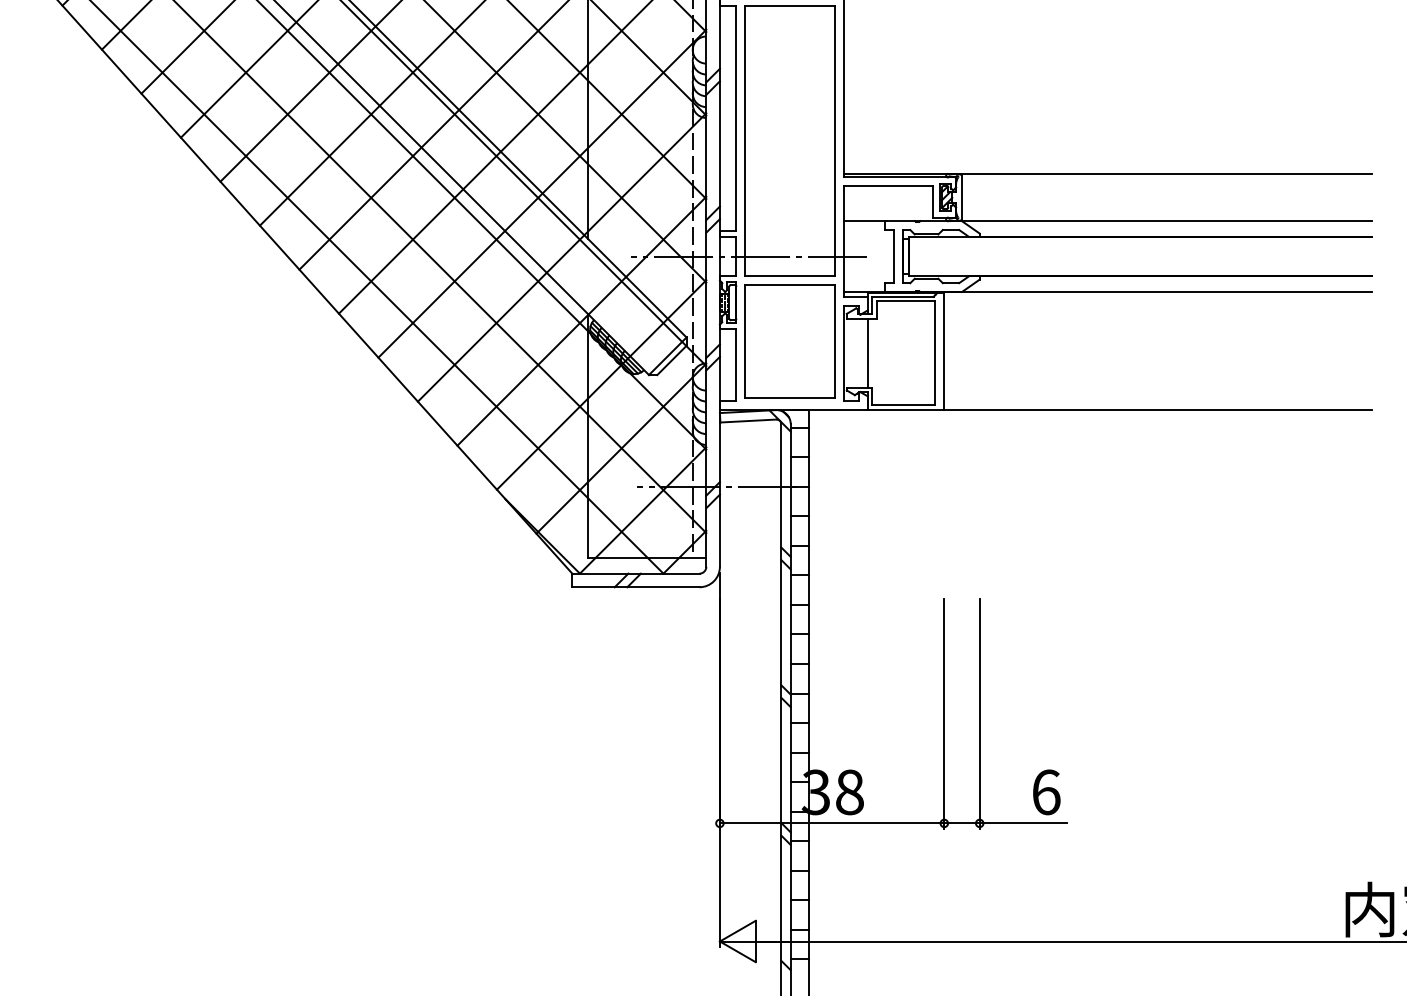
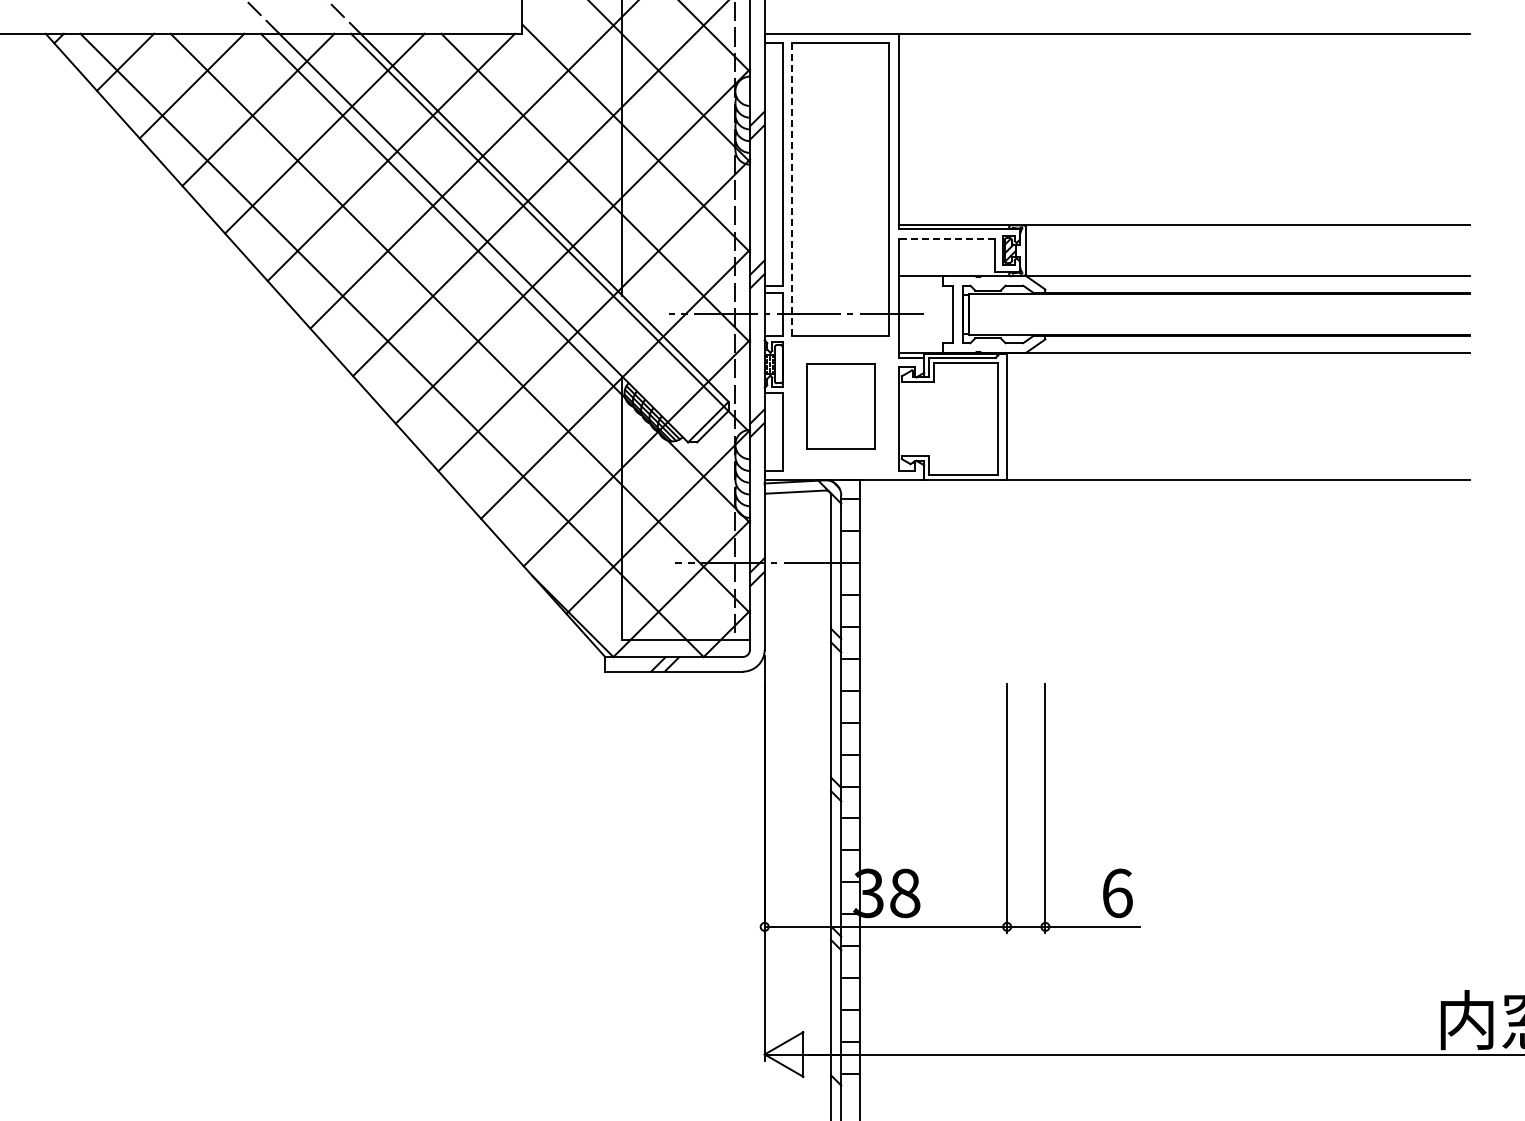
line: (745, 140) -> (792, 189), solid -> dashed
line: (888, 186) -> (946, 238), solid -> dashed
part: (790, 341) -> (840, 406), size x0.7
line: (867, 353) -> (924, 419), removed

